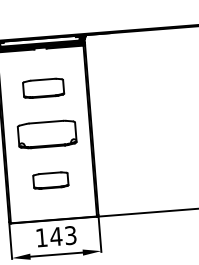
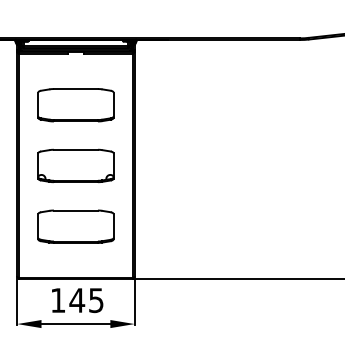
part: (43, 88) -> (75, 105), size x1.43
part: (50, 180) -> (75, 226), size x1.67
text: (70, 235) -> (96, 300), 143 -> 145

